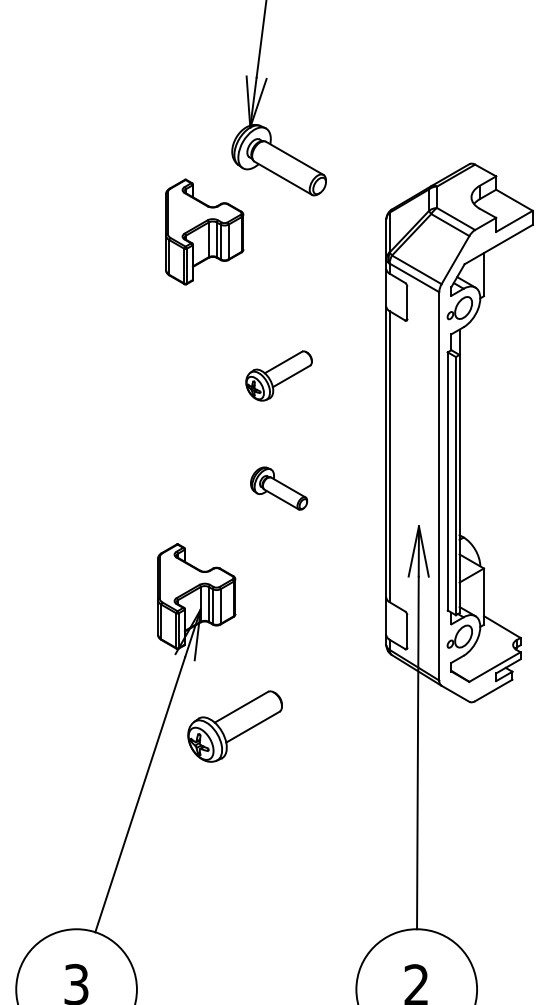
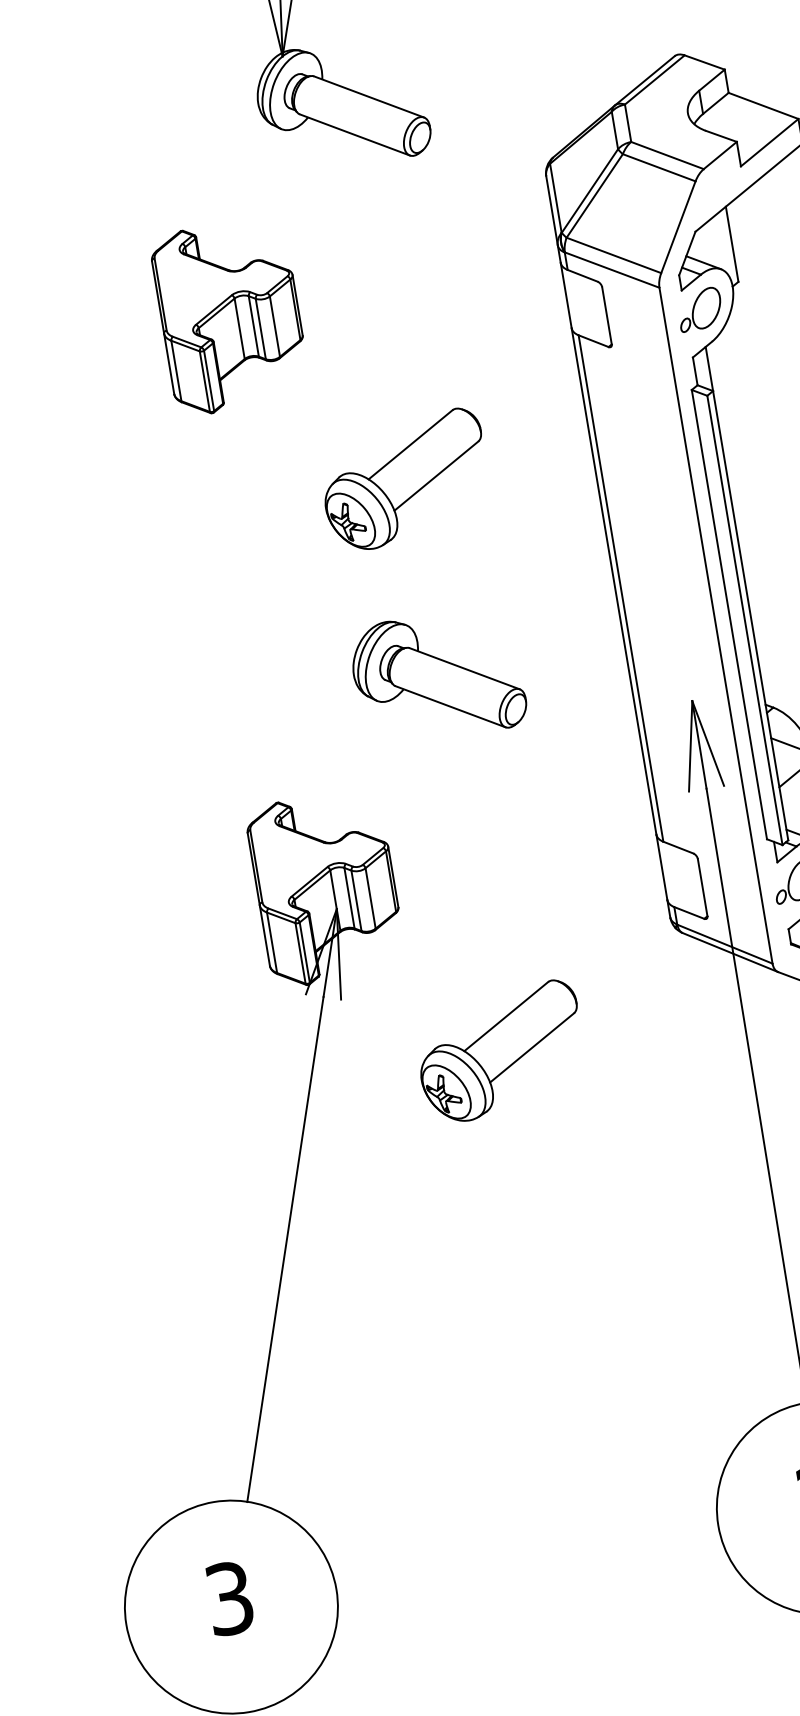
part: (204, 231) -> (229, 315), moved
part: (278, 375) -> (403, 479), size x1.43
part: (278, 488) -> (436, 676), size x1.67
part: (234, 726) -> (499, 1052), moved

